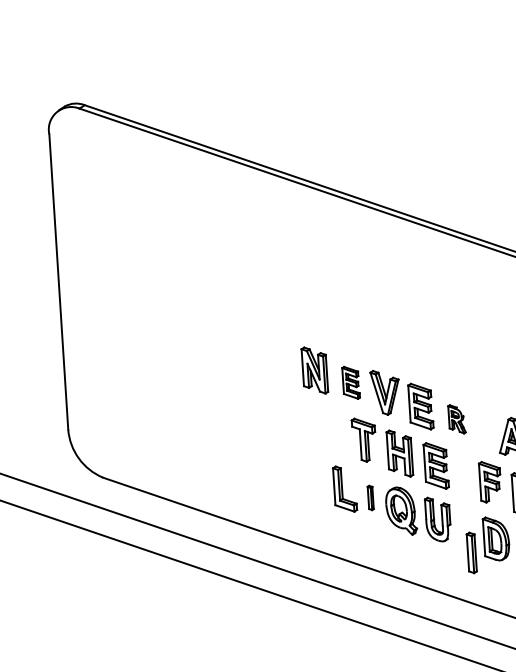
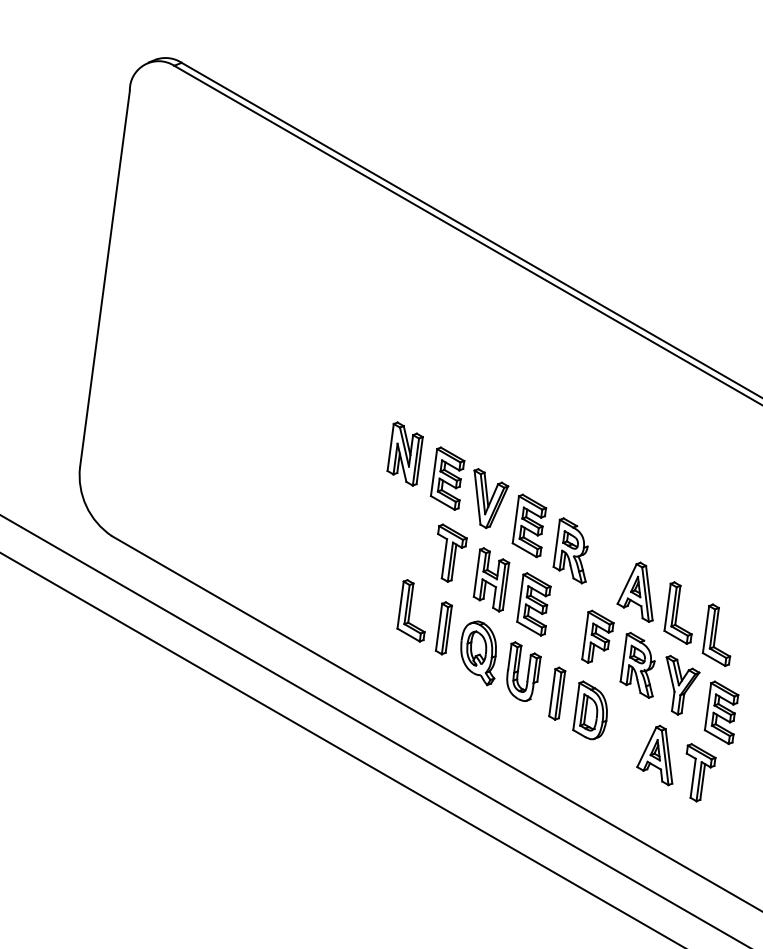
part: (350, 382) -> (447, 478), size x1.43
part: (455, 419) -> (570, 550), size x1.67
part: (370, 498) -> (443, 628), size x1.67
part: (471, 552) -> (557, 693), moved

